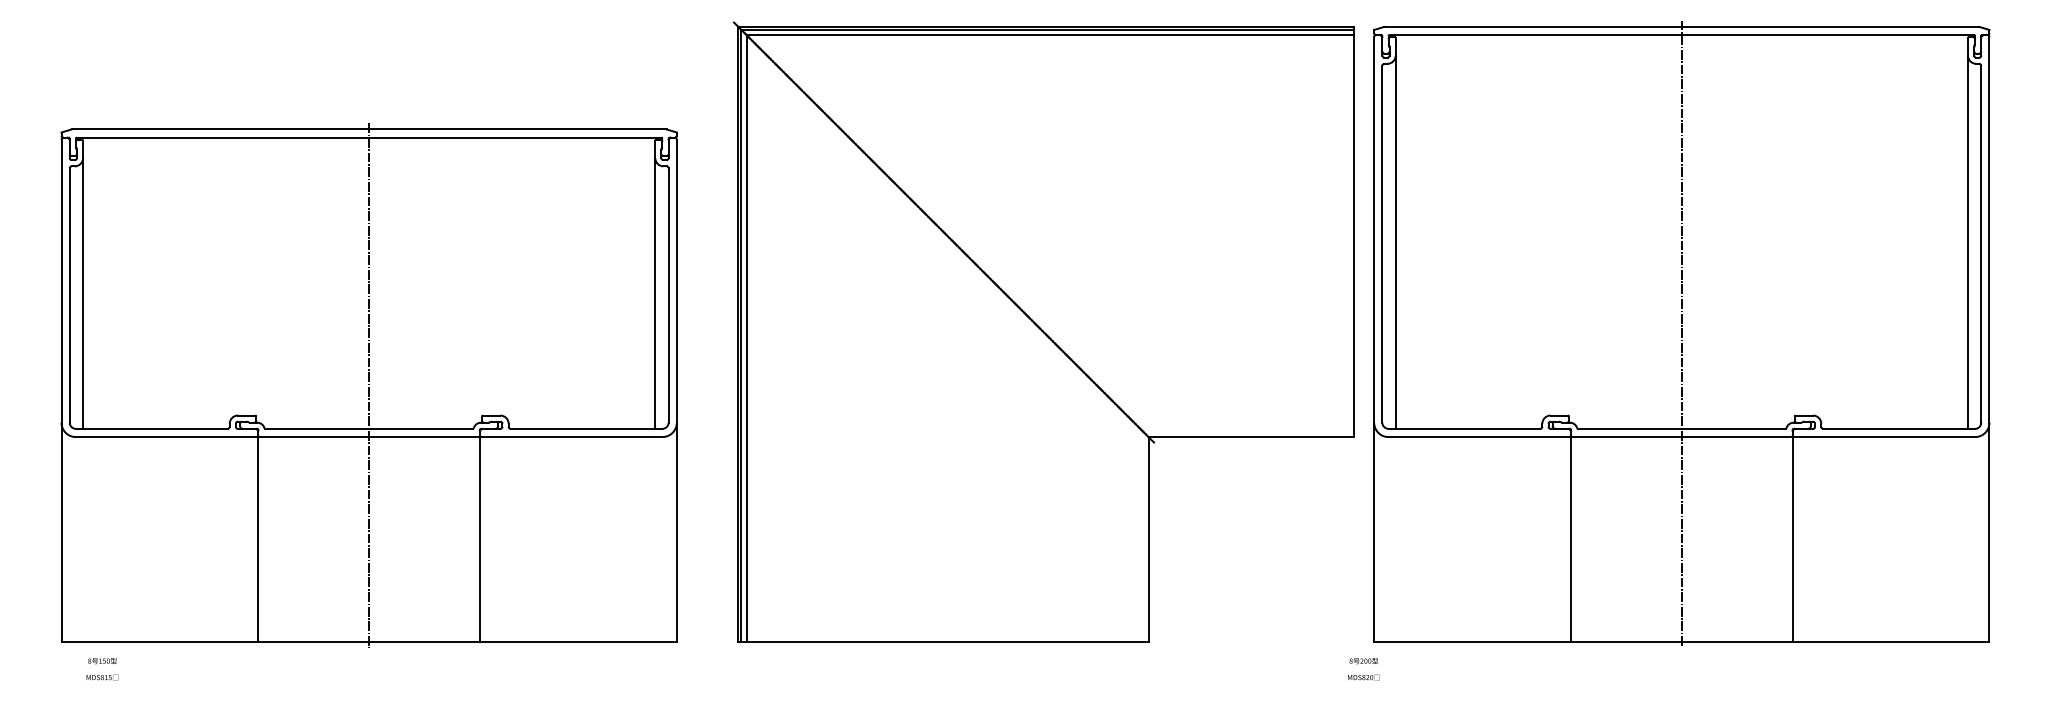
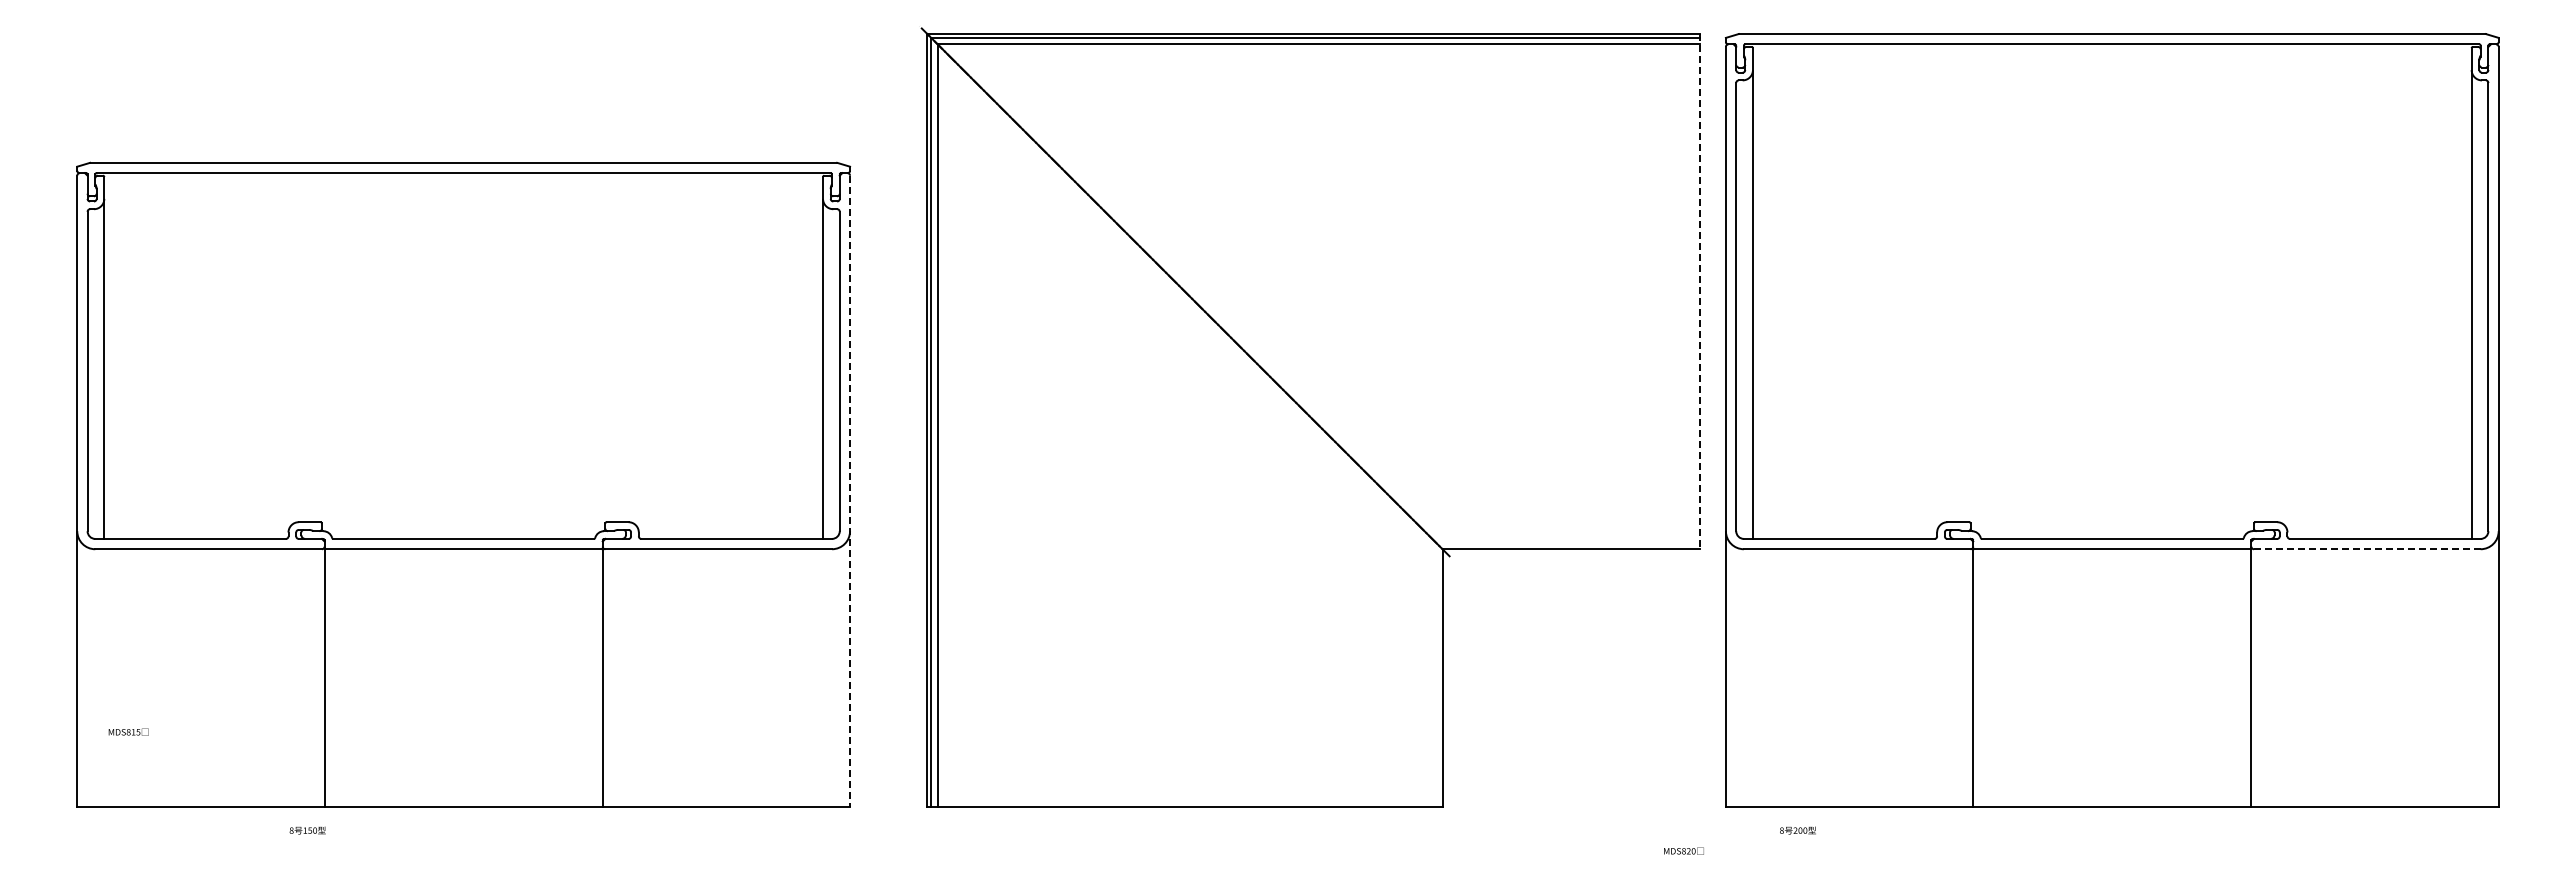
line: (1353, 231) -> (1700, 291), solid -> dashed
line: (1681, 334) -> (2112, 420), removed
line: (369, 385) -> (463, 484), removed
line: (677, 391) -> (850, 491), solid -> dashed
line: (1884, 437) -> (2366, 549), solid -> dashed
text: (102, 661) -> (307, 830), moved
text: (1363, 661) -> (1797, 830), moved
text: (102, 676) -> (128, 731), moved
text: (1363, 676) -> (1683, 850), moved

